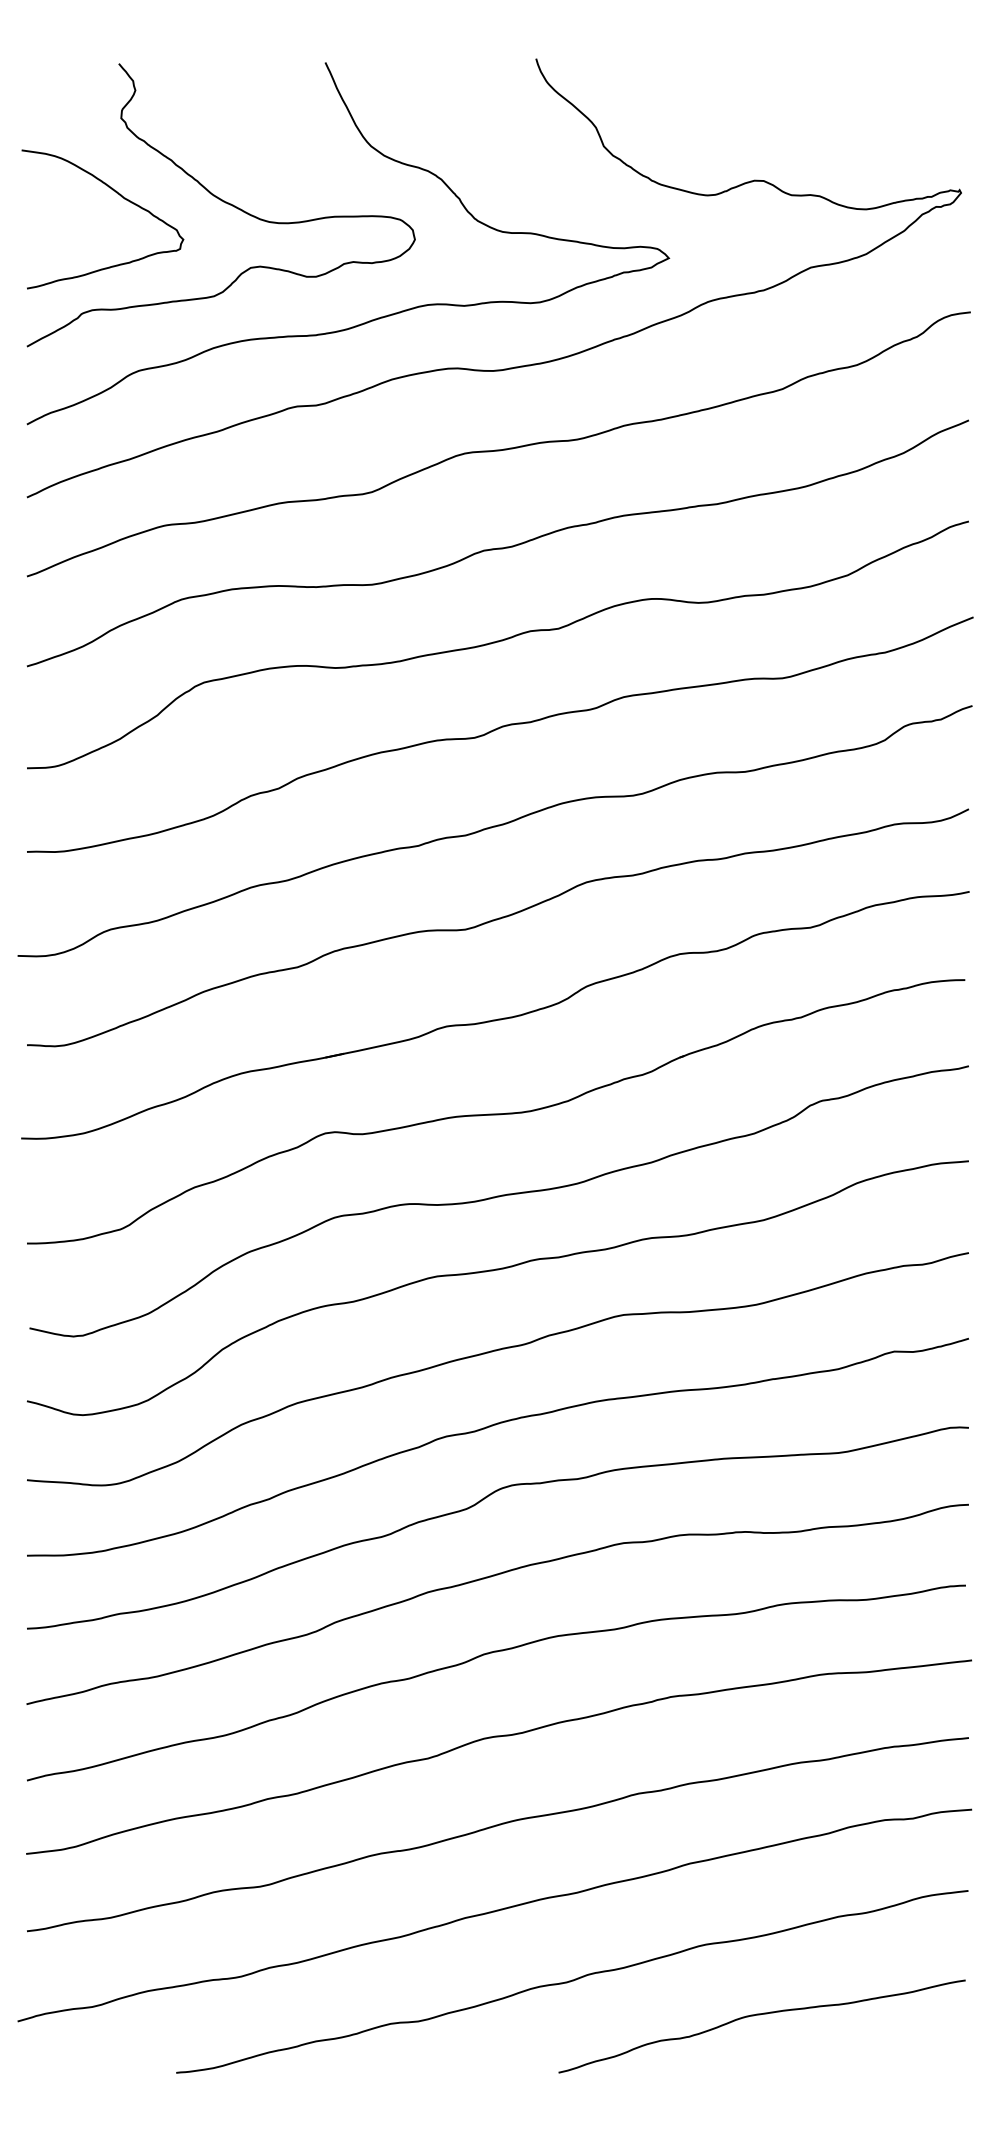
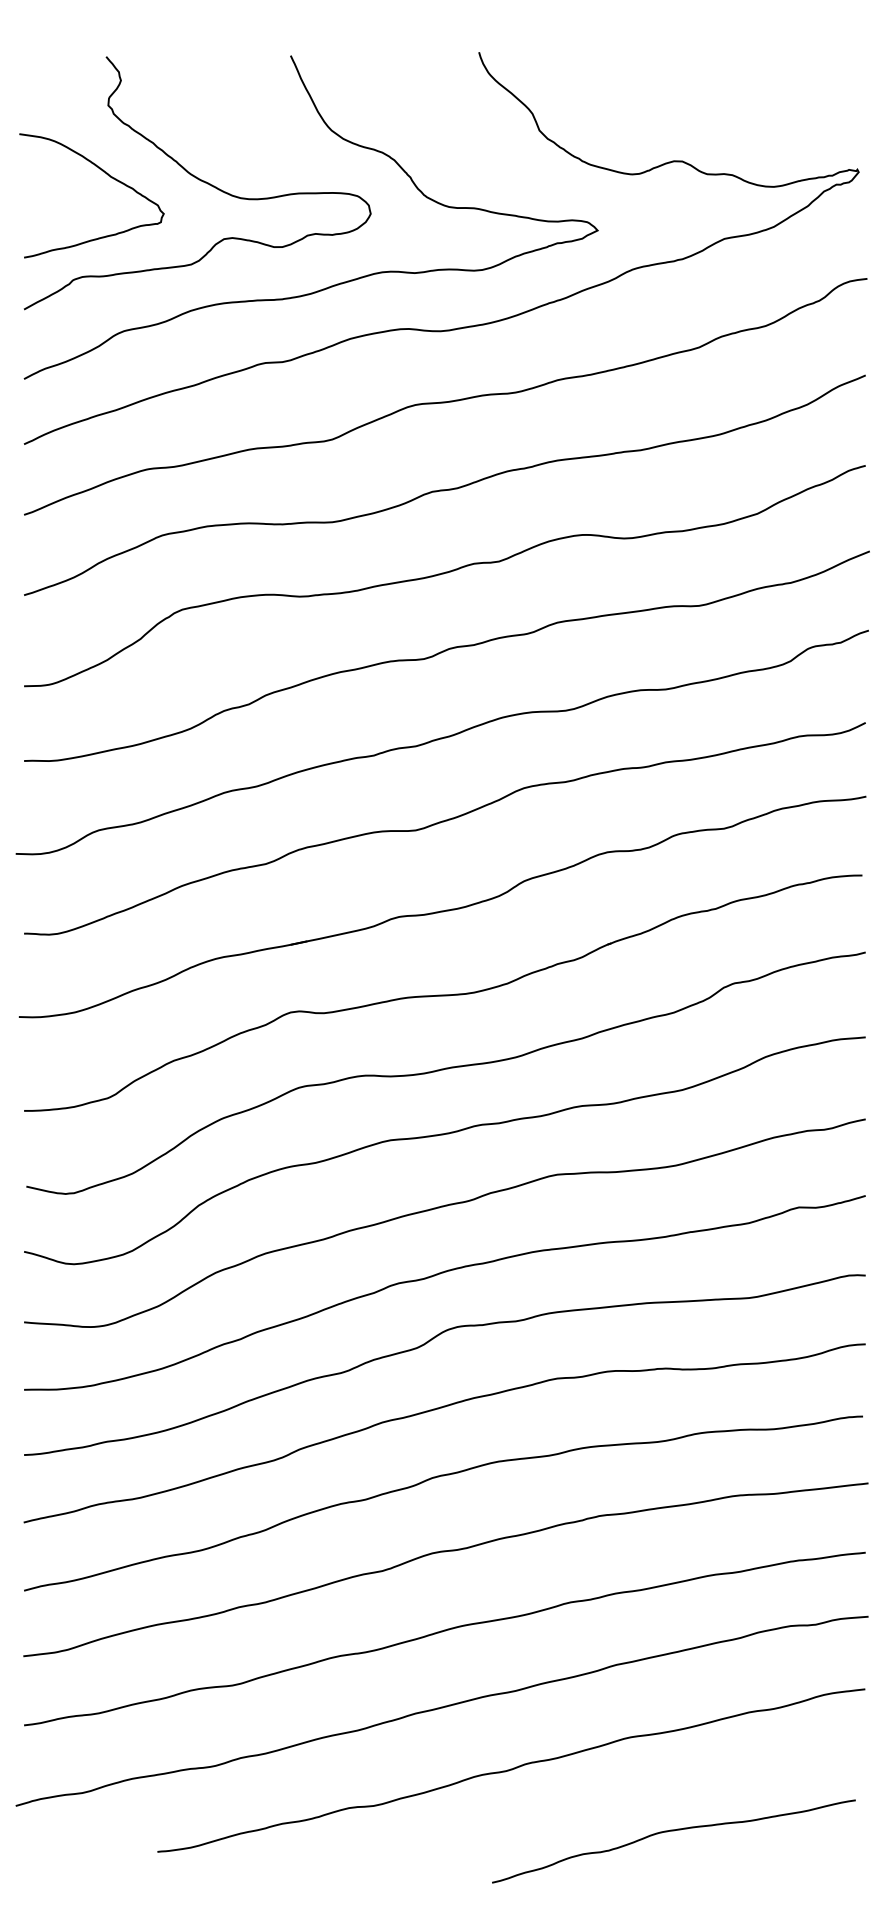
curve: (761, 2015) -> (673, 1831), moved

